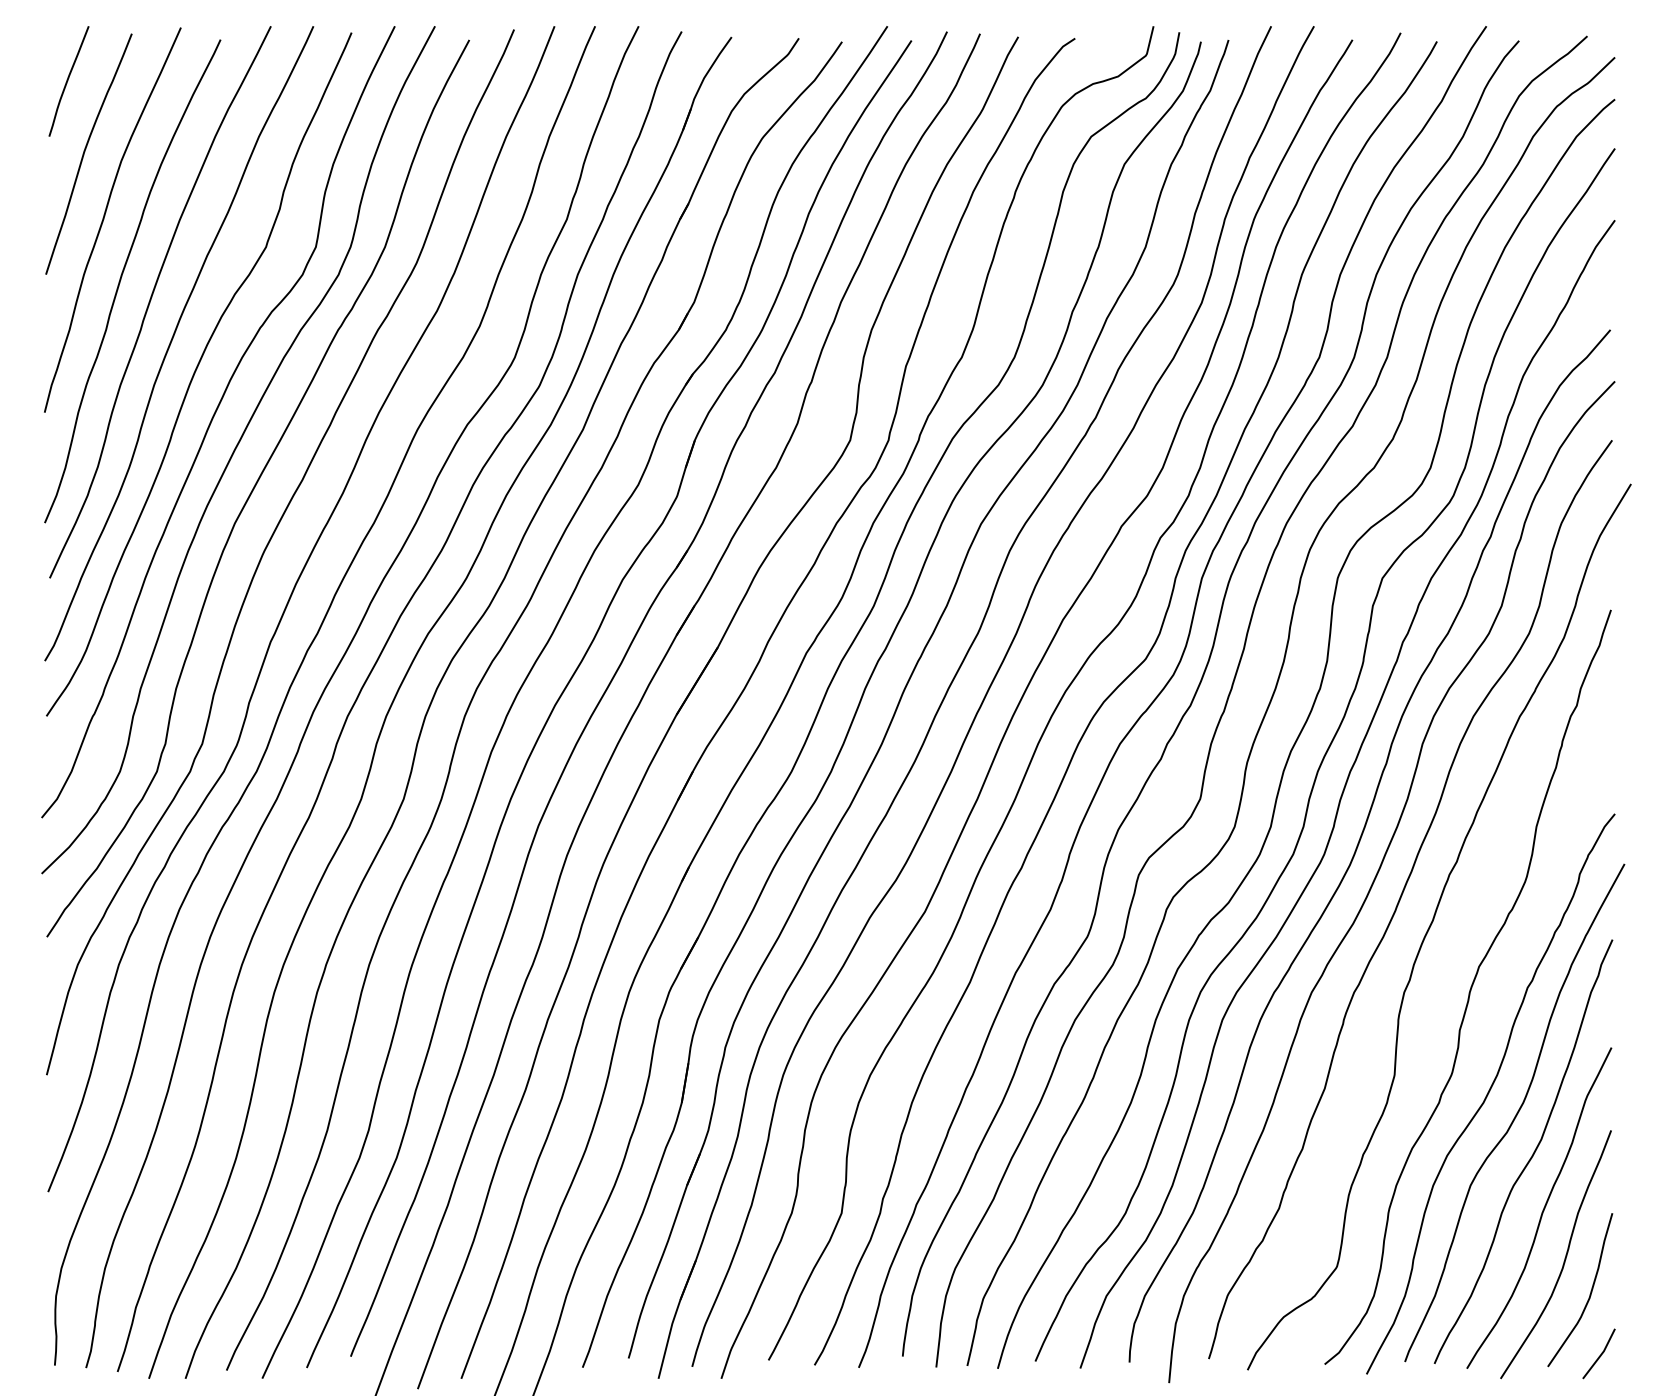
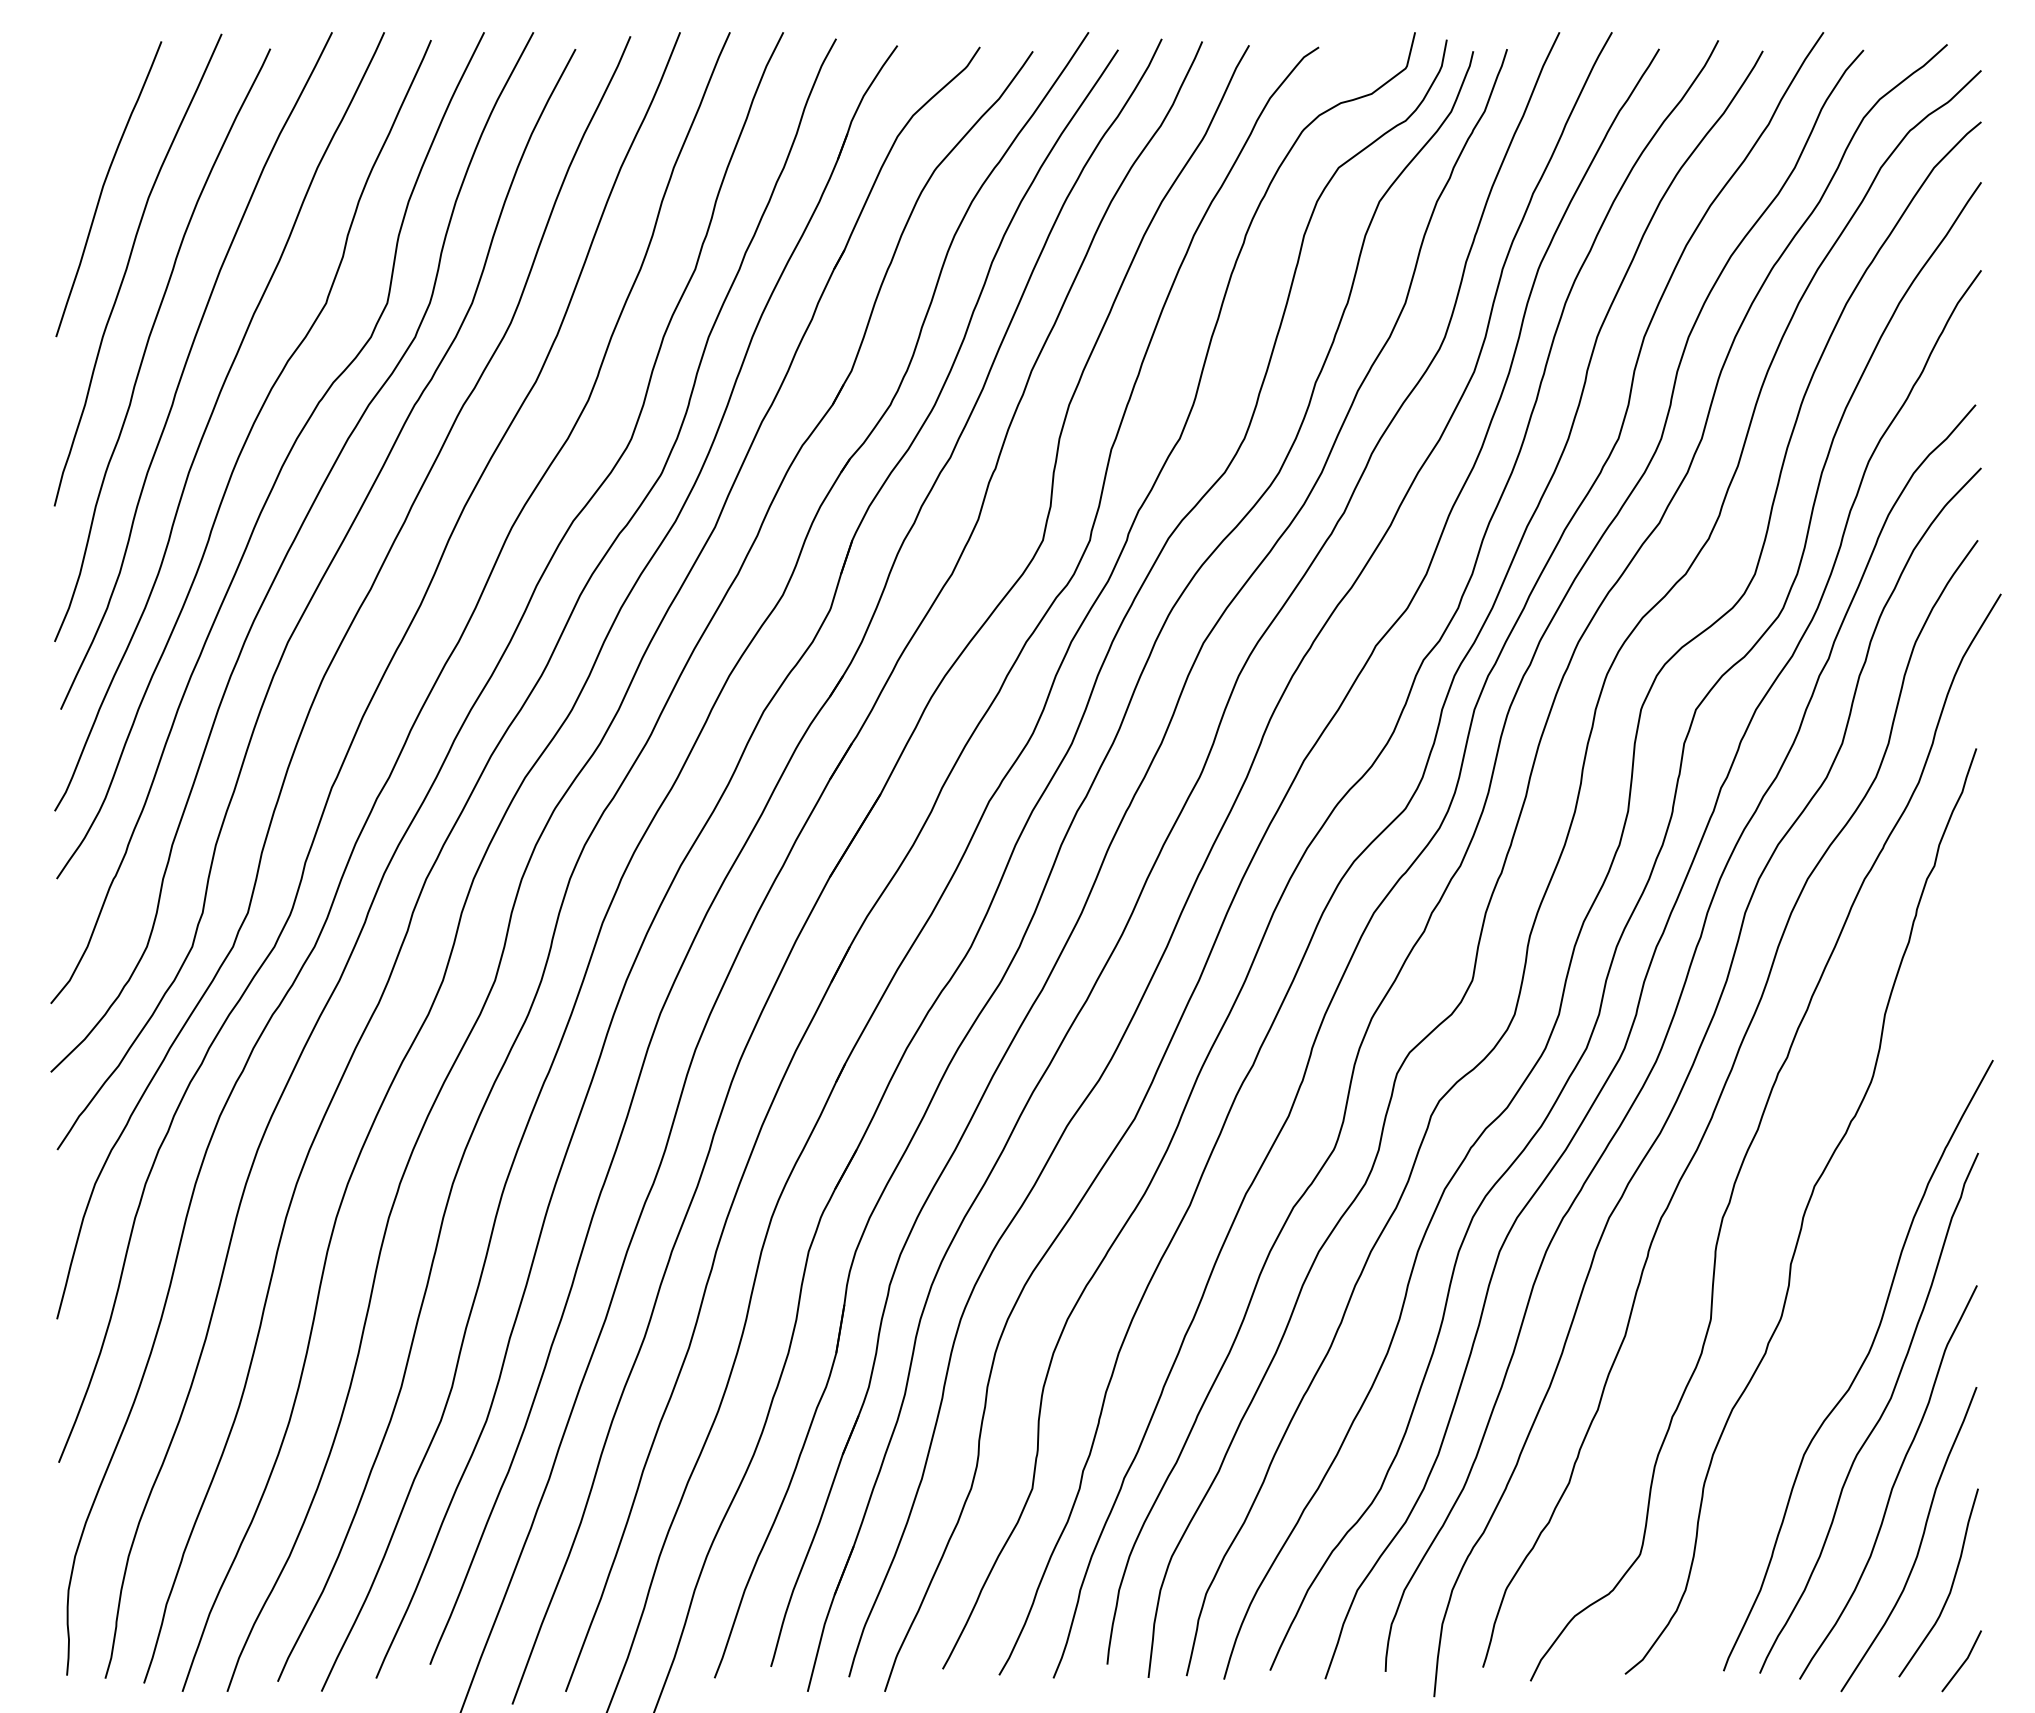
curve: (68, 81) -> (83, 99), removed
curve: (1488, 1094) -> (1826, 1342), removed

